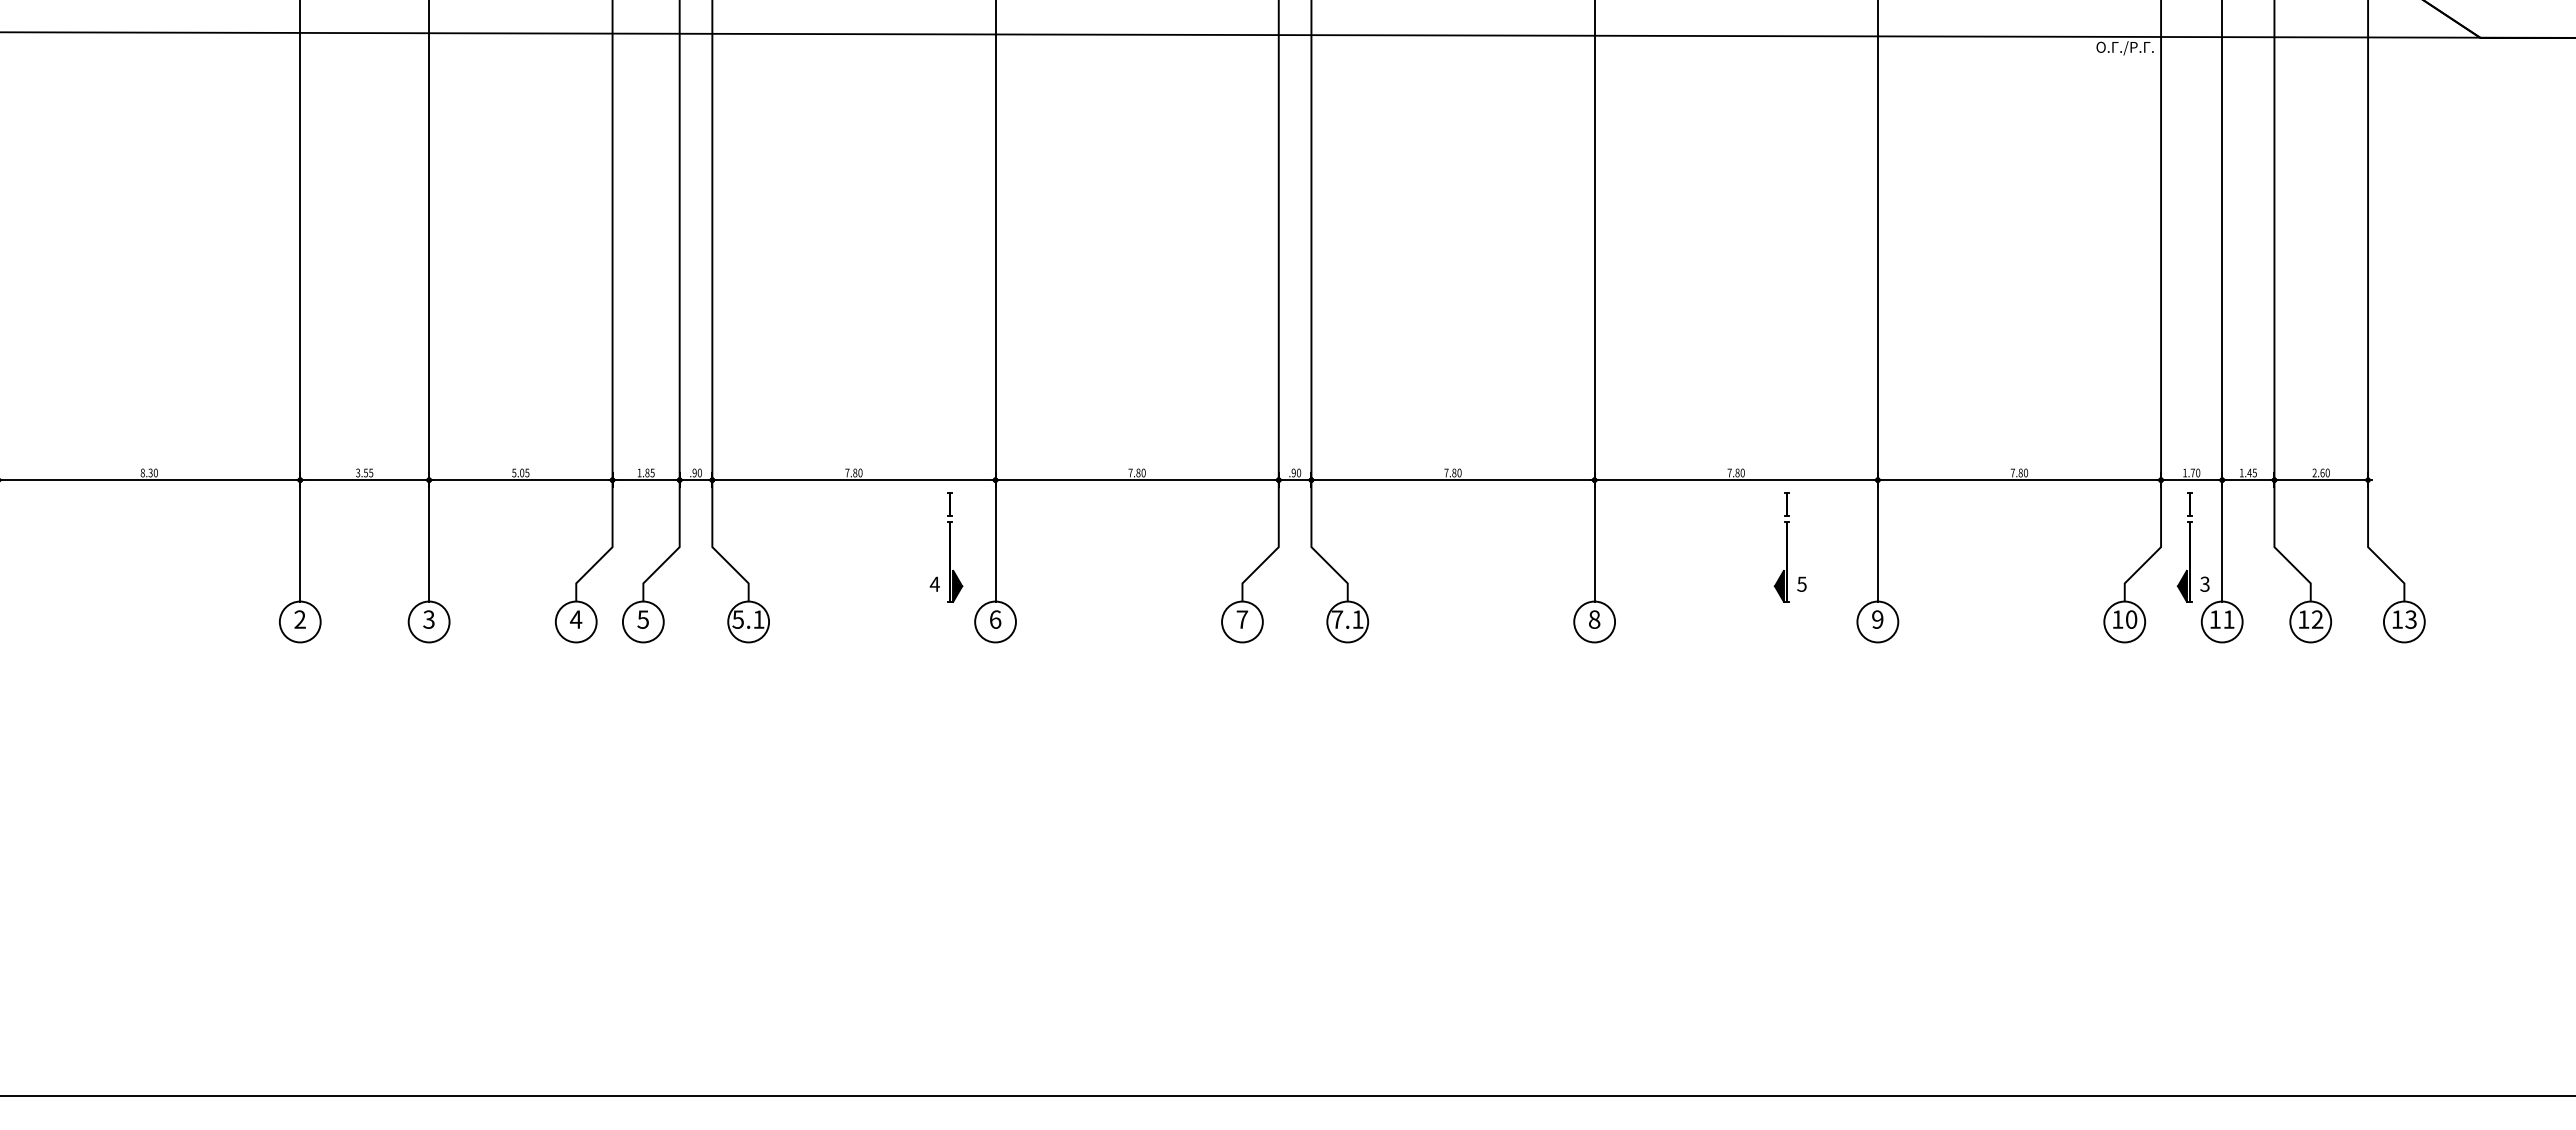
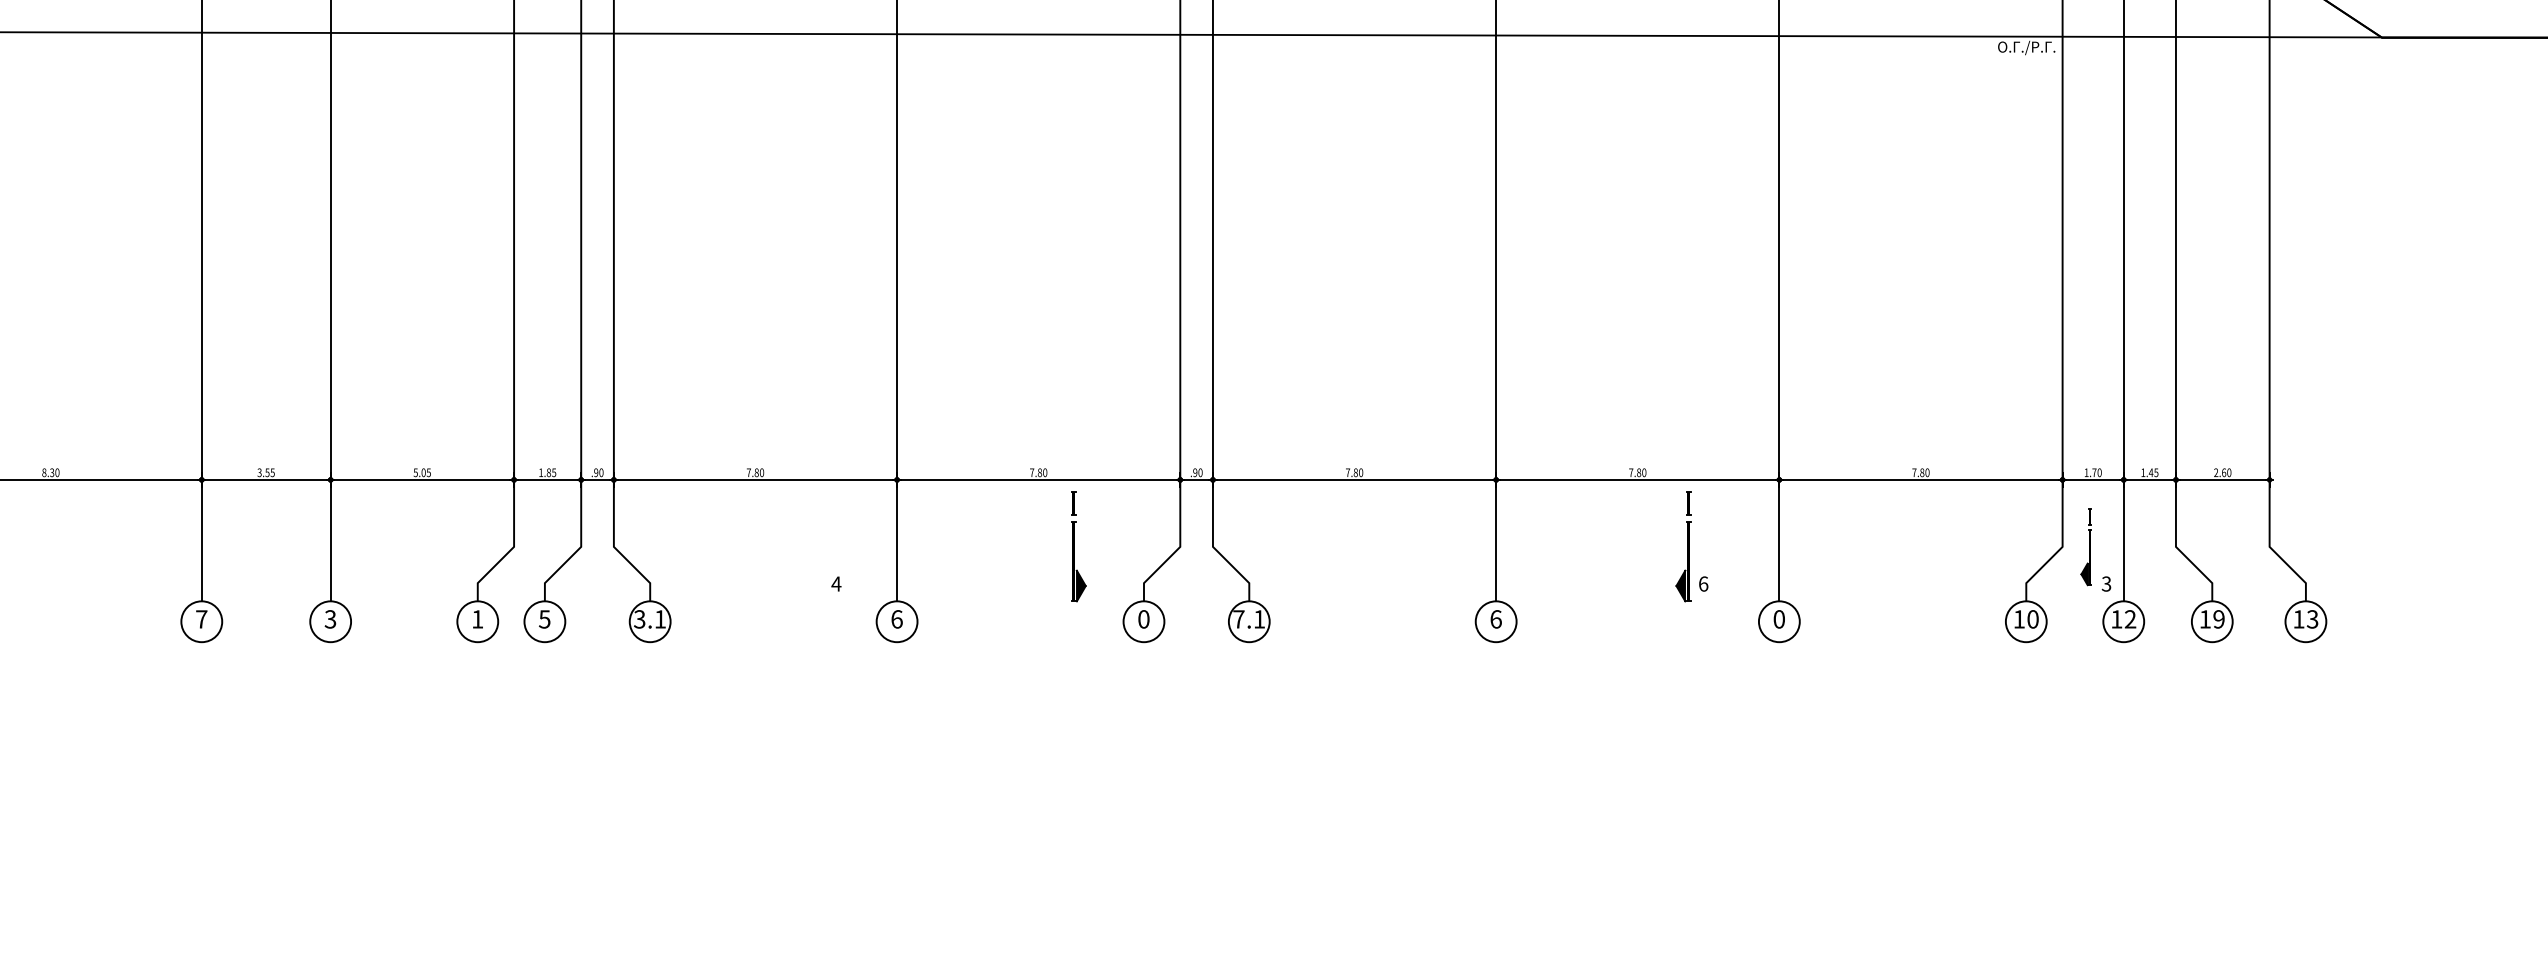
part: (955, 547) -> (1079, 547), moved
part: (2184, 547) -> (2086, 547), size x0.7
text: (1801, 583) -> (1703, 583), 5 -> 6
text: (299, 619) -> (201, 619), 2 -> 7
text: (575, 619) -> (477, 619), 4 -> 1
text: (738, 619) -> (640, 619), 5.1 -> 3.1
text: (1242, 619) -> (1144, 619), 7 -> 0
text: (1594, 619) -> (1496, 619), 8 -> 6
text: (1877, 619) -> (1779, 619), 9 -> 0
text: (2228, 619) -> (2130, 619), 11 -> 12
text: (2317, 619) -> (2219, 619), 12 -> 19

